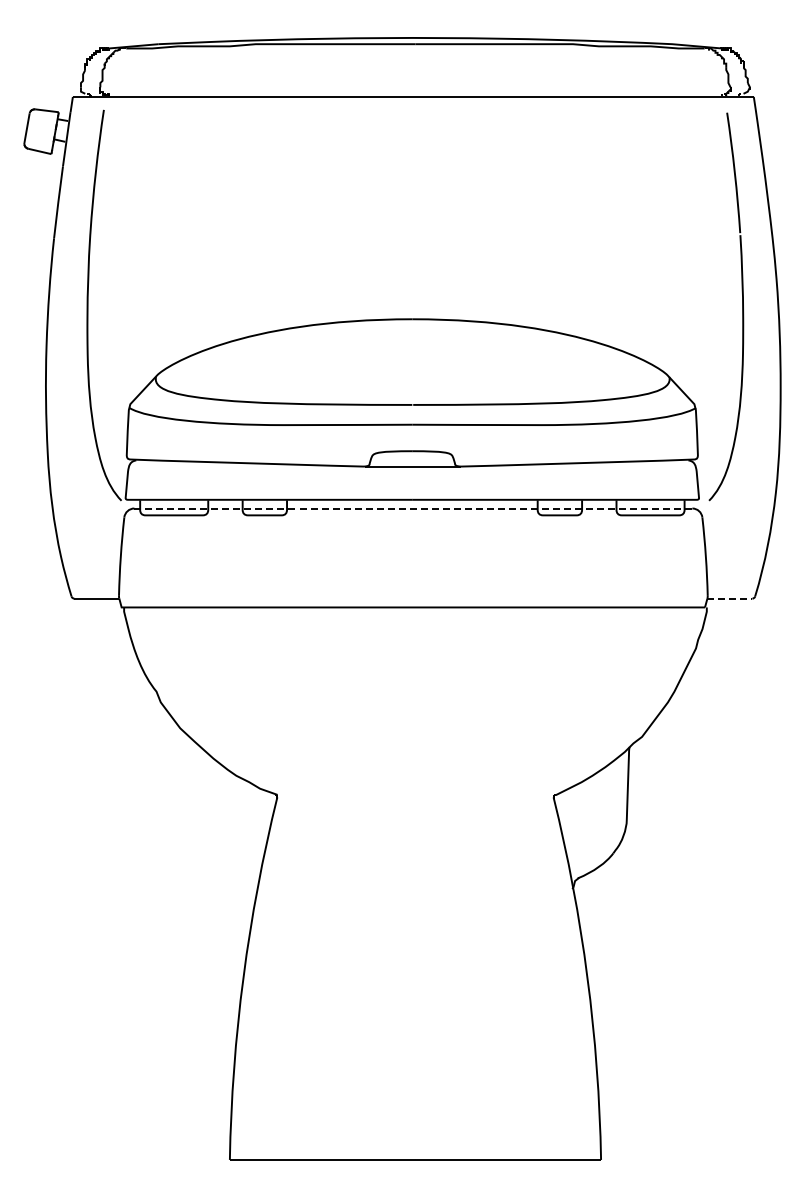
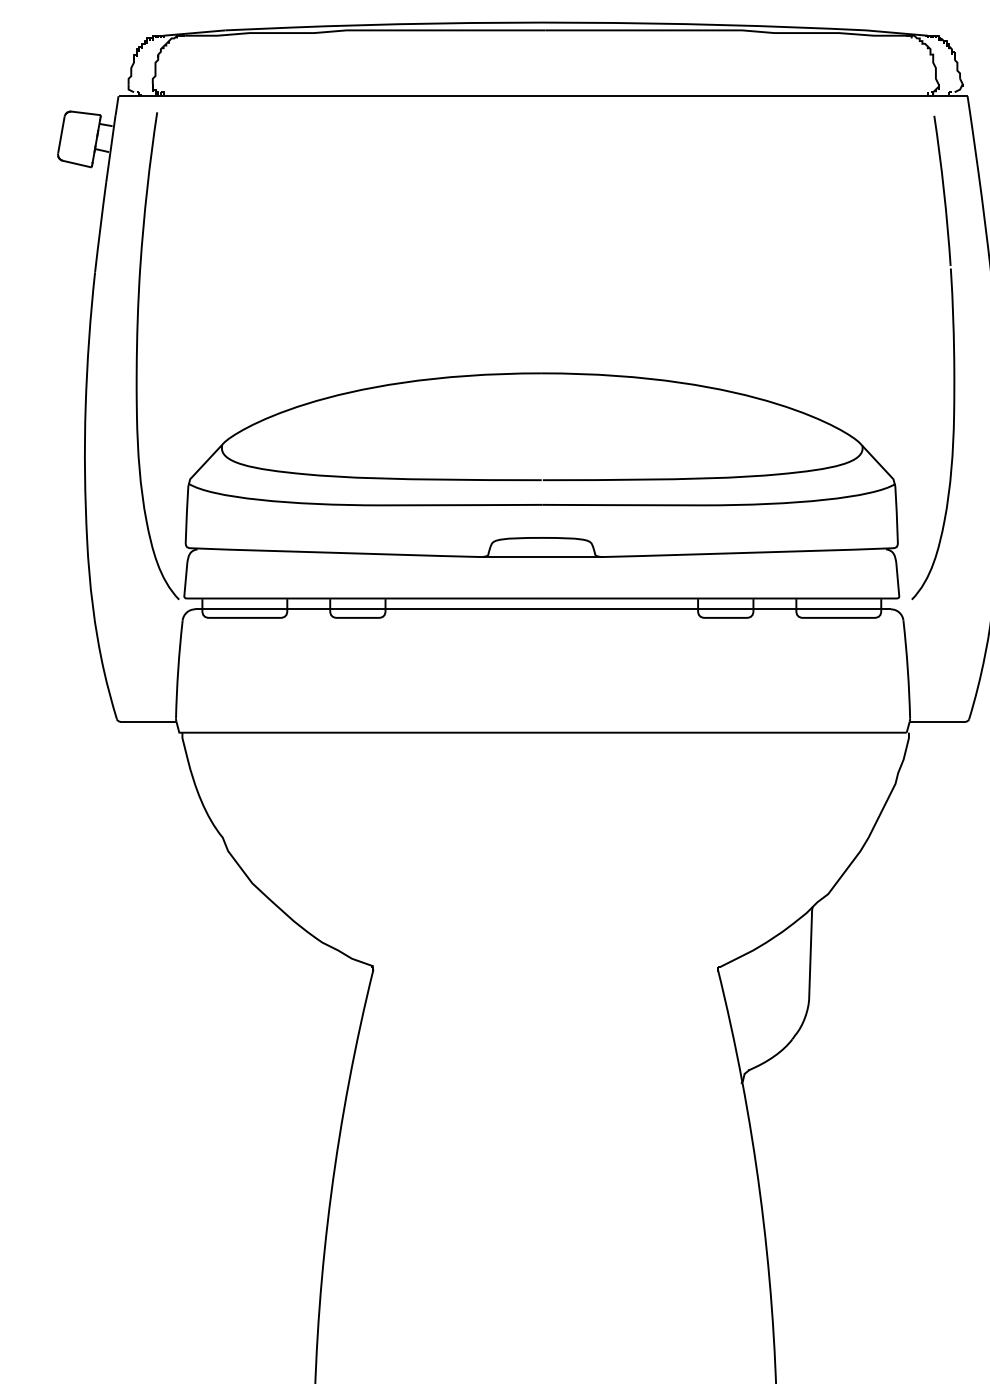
line: (413, 508) -> (543, 609), dashed -> solid
line: (730, 598) -> (938, 721), dashed -> solid

